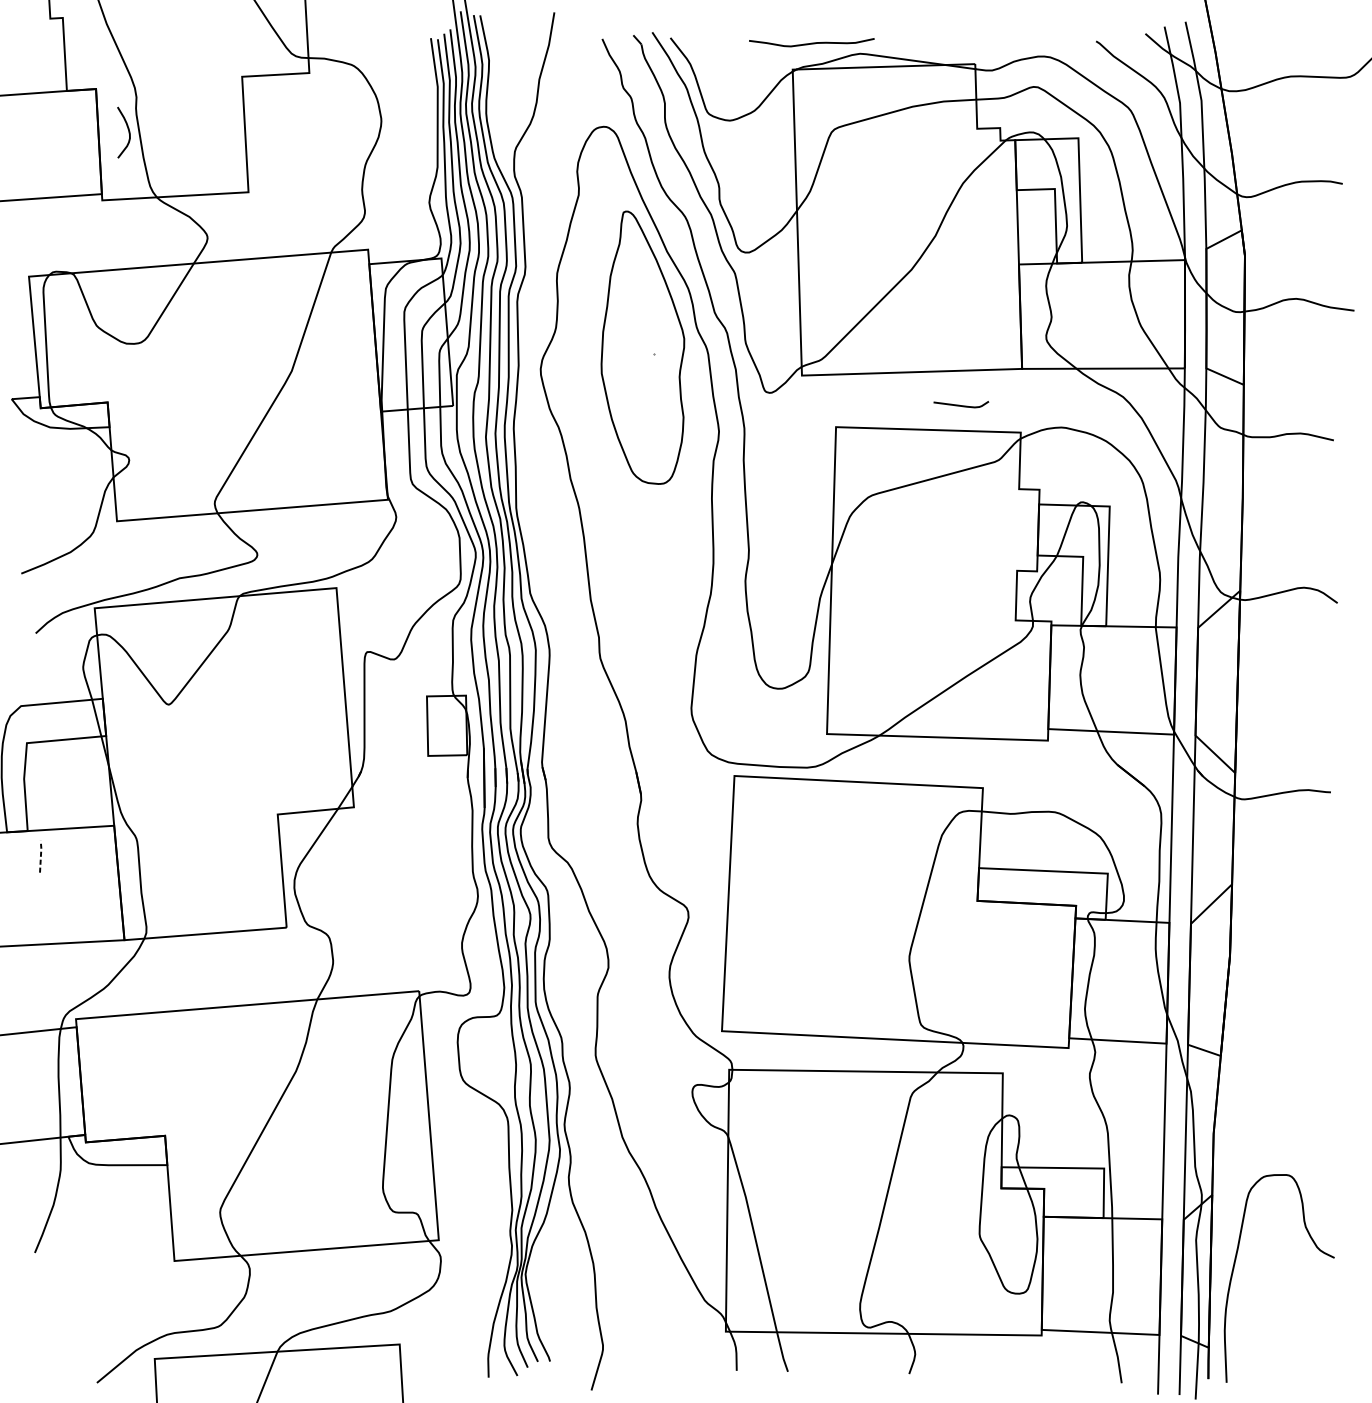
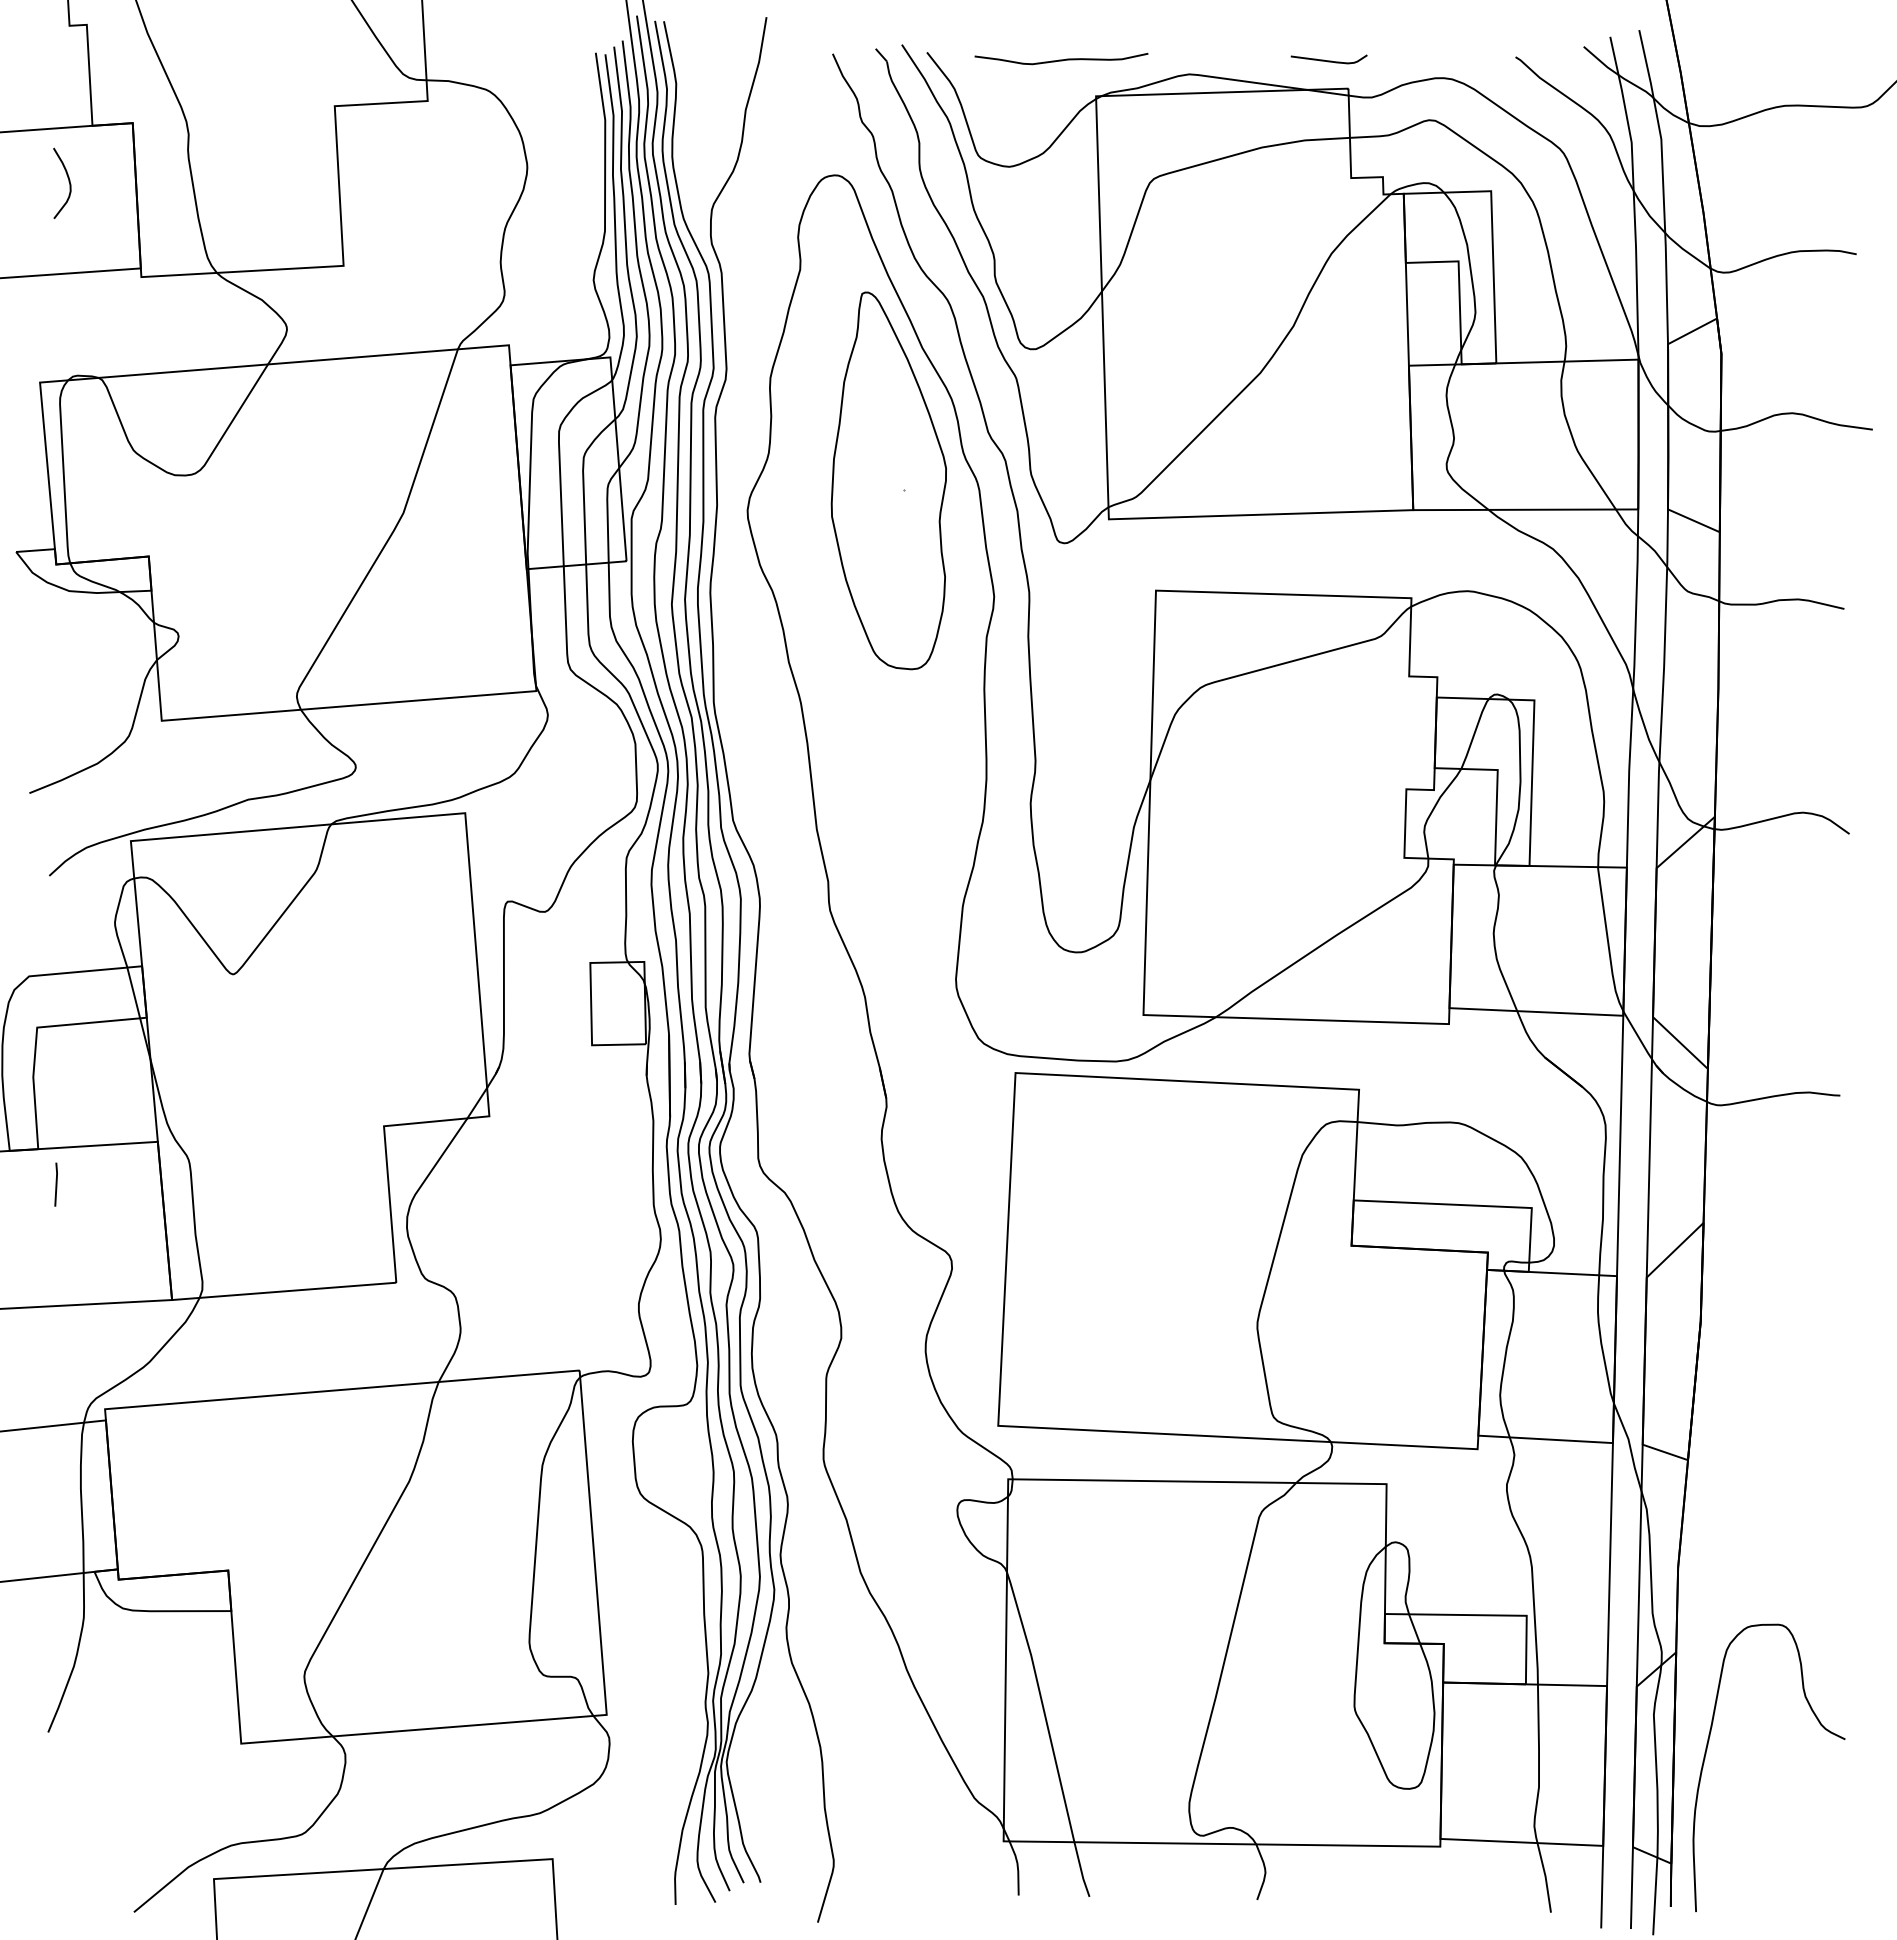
curve: (811, 43) -> (1061, 59), moved
curve: (128, 131) -> (68, 181), moved
curve: (960, 405) -> (1328, 60), moved
line: (40, 856) -> (56, 1184), dashed -> solid

